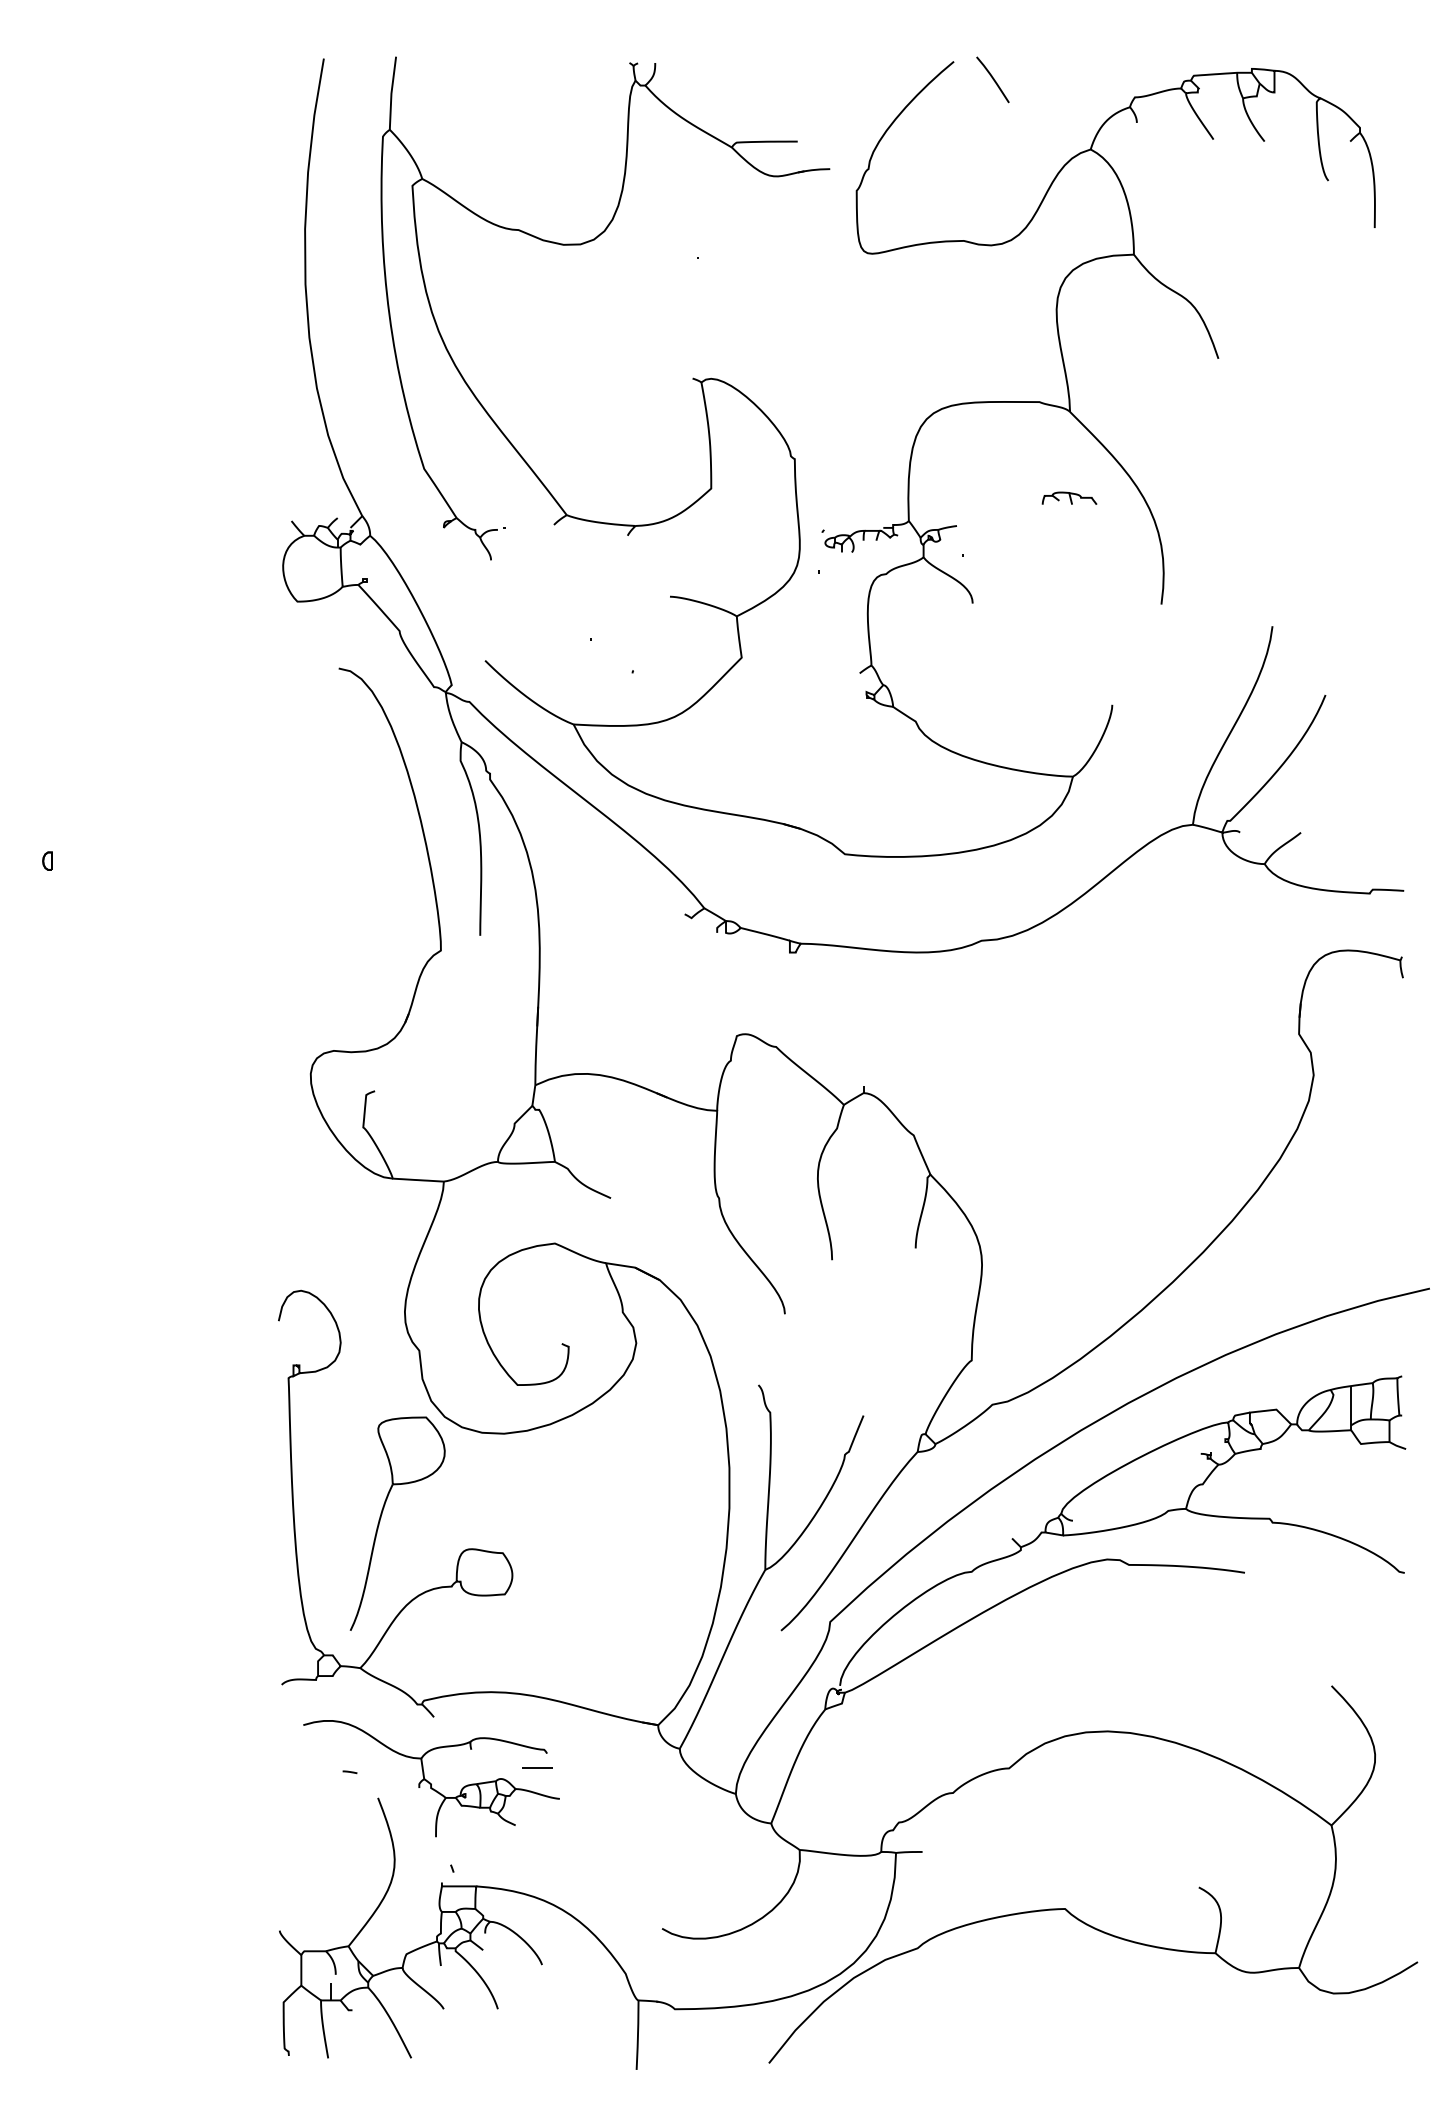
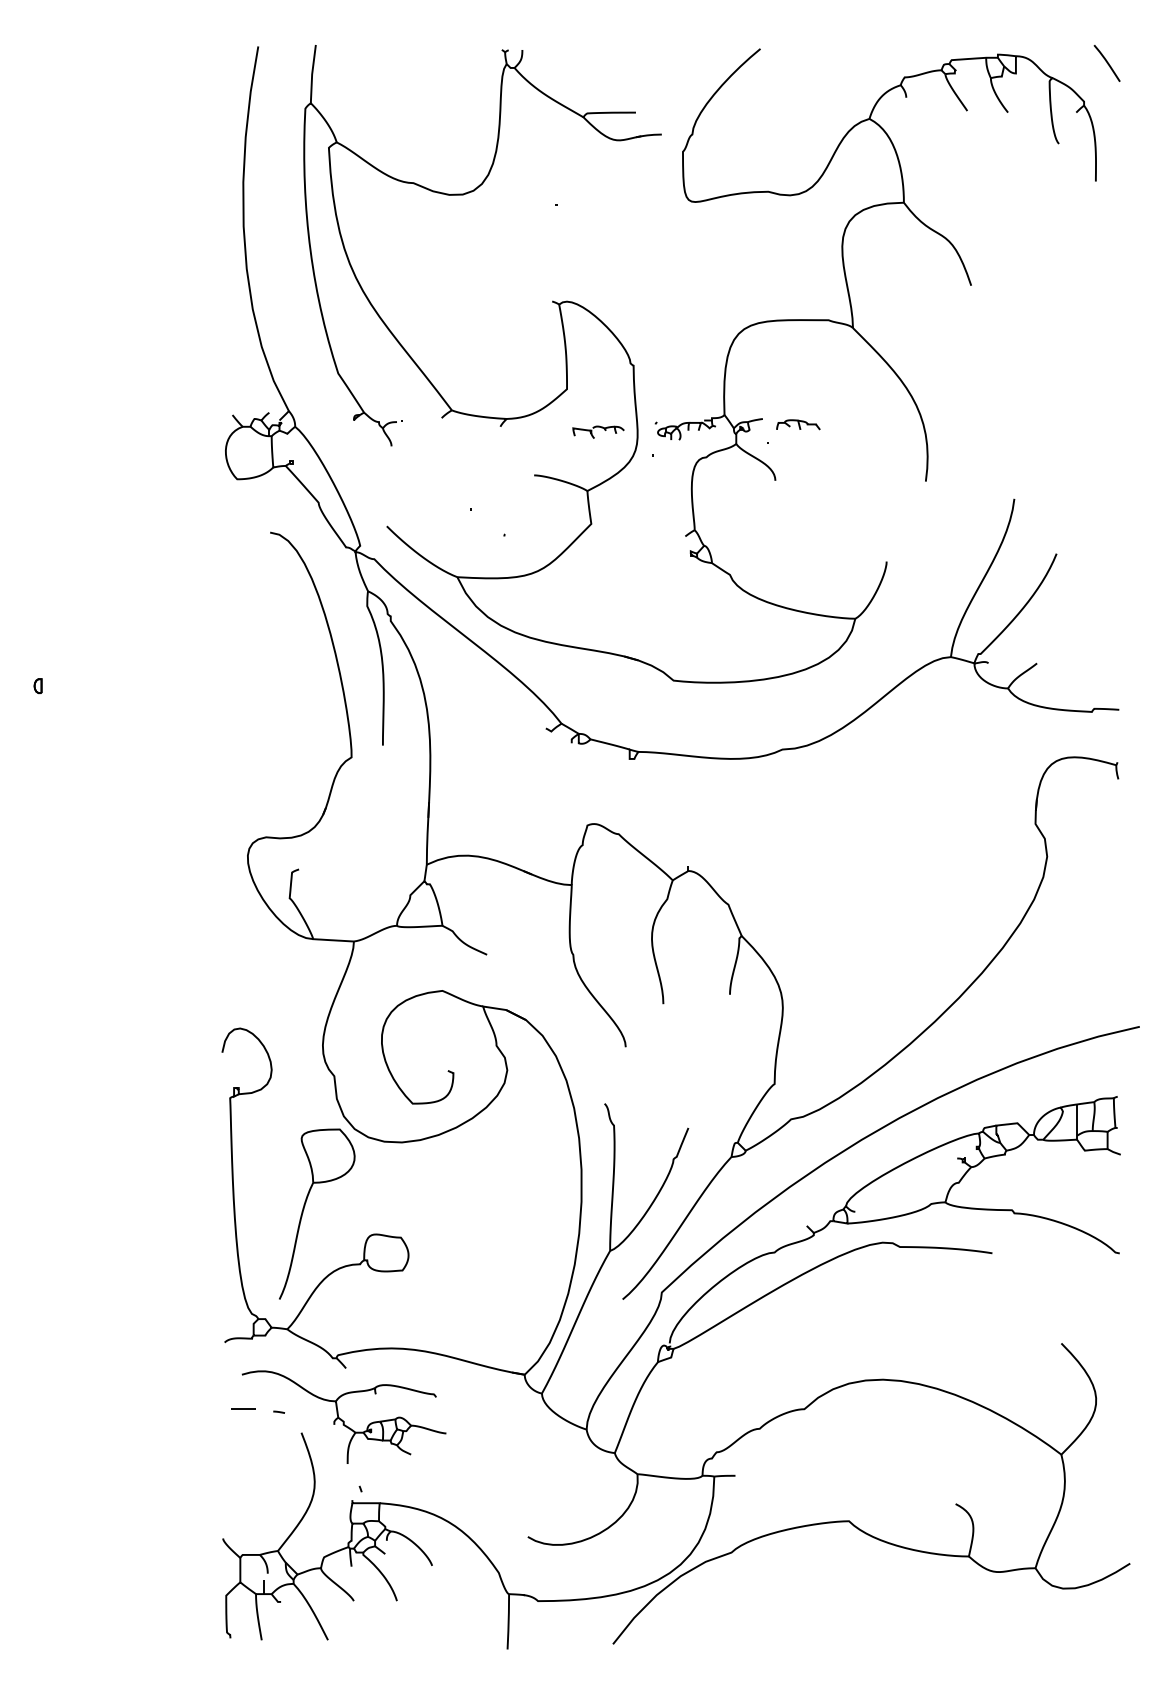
curve: (992, 79) -> (1106, 63), moved
part: (1069, 497) -> (798, 424), moved
part: (750, 542) -> (598, 432), added
line: (537, 1767) -> (243, 1408), moved

